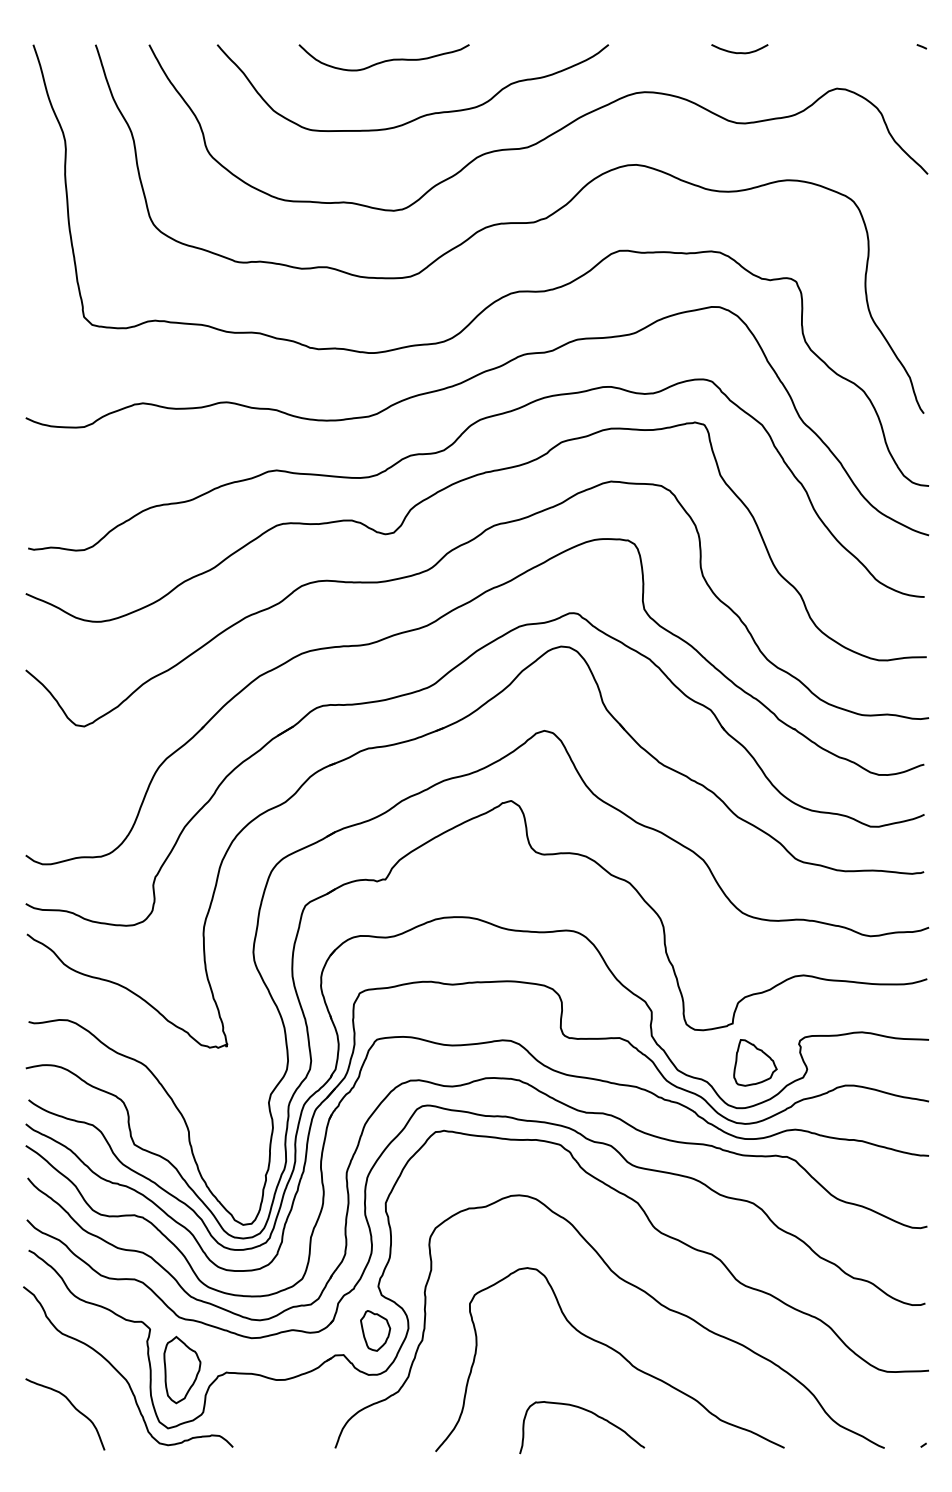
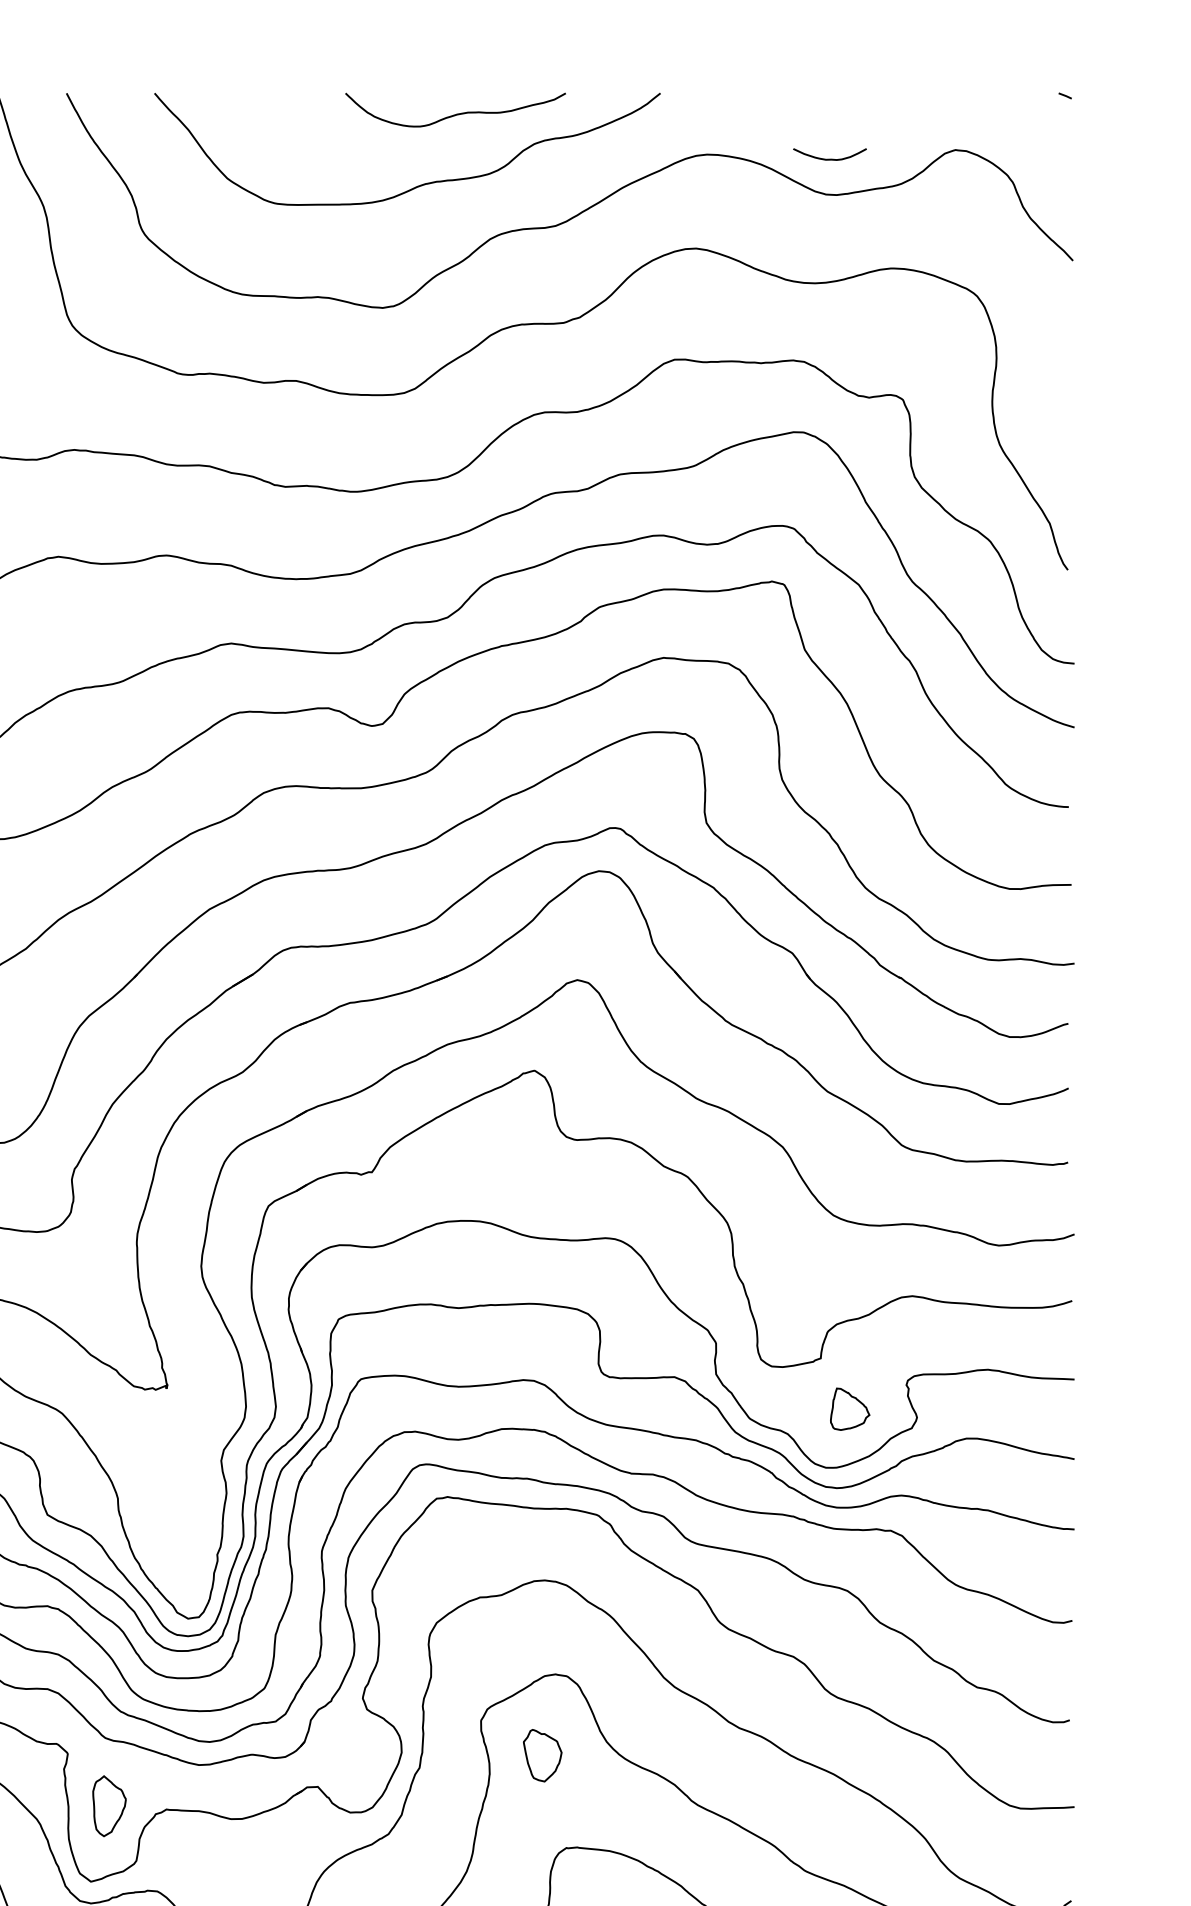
curve: (739, 52) -> (829, 158), moved
curve: (383, 60) -> (454, 113), moved
part: (755, 1062) -> (850, 1408), size x0.7
part: (375, 1330) -> (542, 1755), moved
part: (182, 1369) -> (109, 1805), size x0.7

